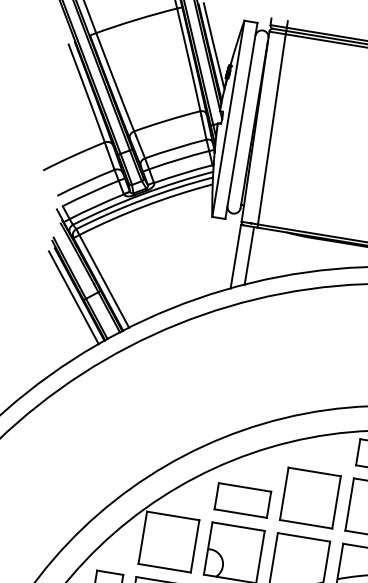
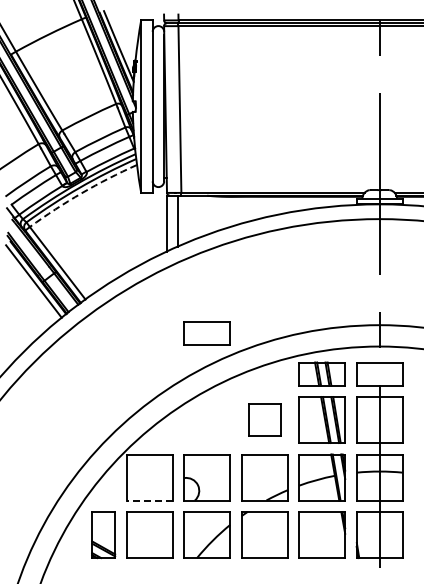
arc: (144, 206) -> (81, 193), solid -> dashed
part: (310, 497) -> (264, 419), size x0.7
part: (242, 500) -> (206, 333), moved
line: (164, 568) -> (149, 500), solid -> dashed

